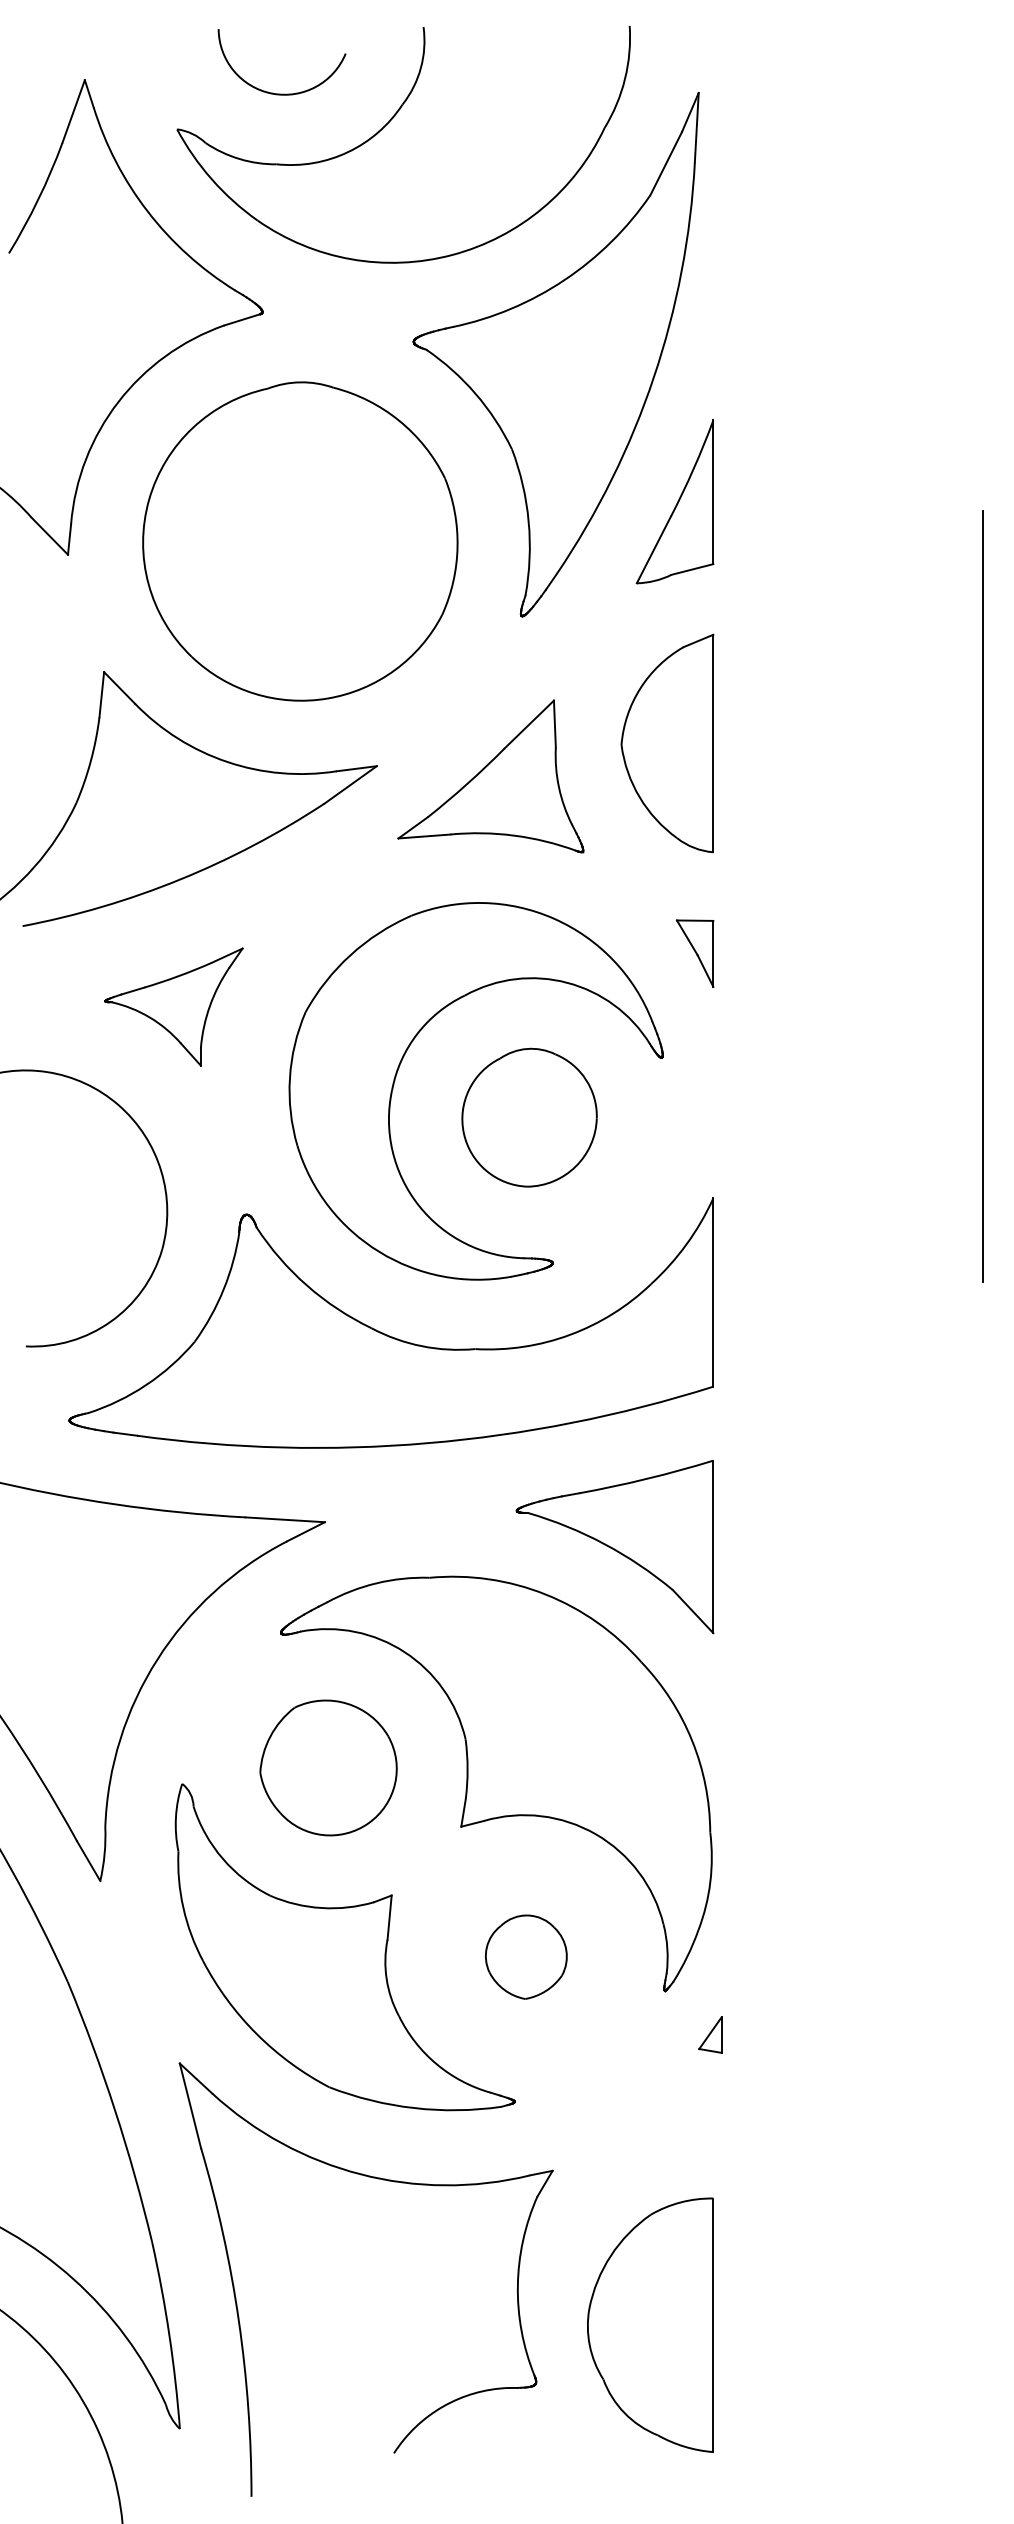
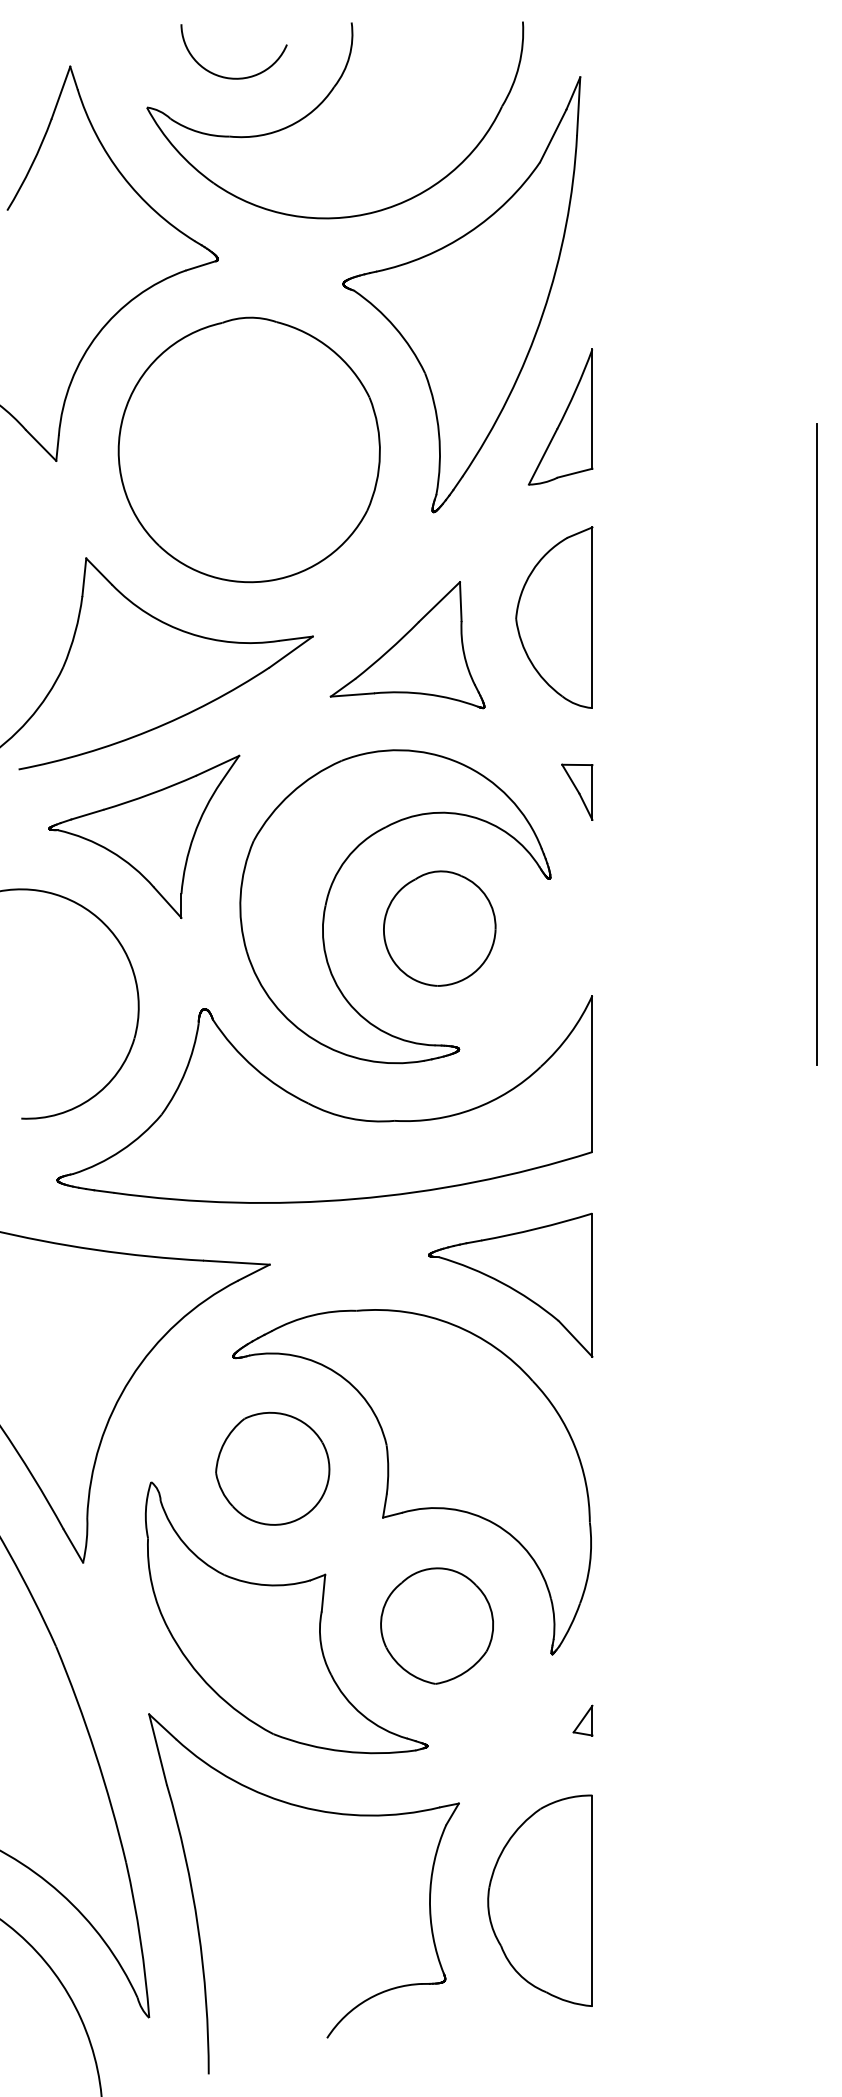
part: (174, 1006) -> (144, 836), size x1.67
part: (525, 1956) -> (436, 1625), size x1.67
part: (709, 2034) -> (582, 1720), moved
part: (649, 2324) -> (539, 1900), moved

